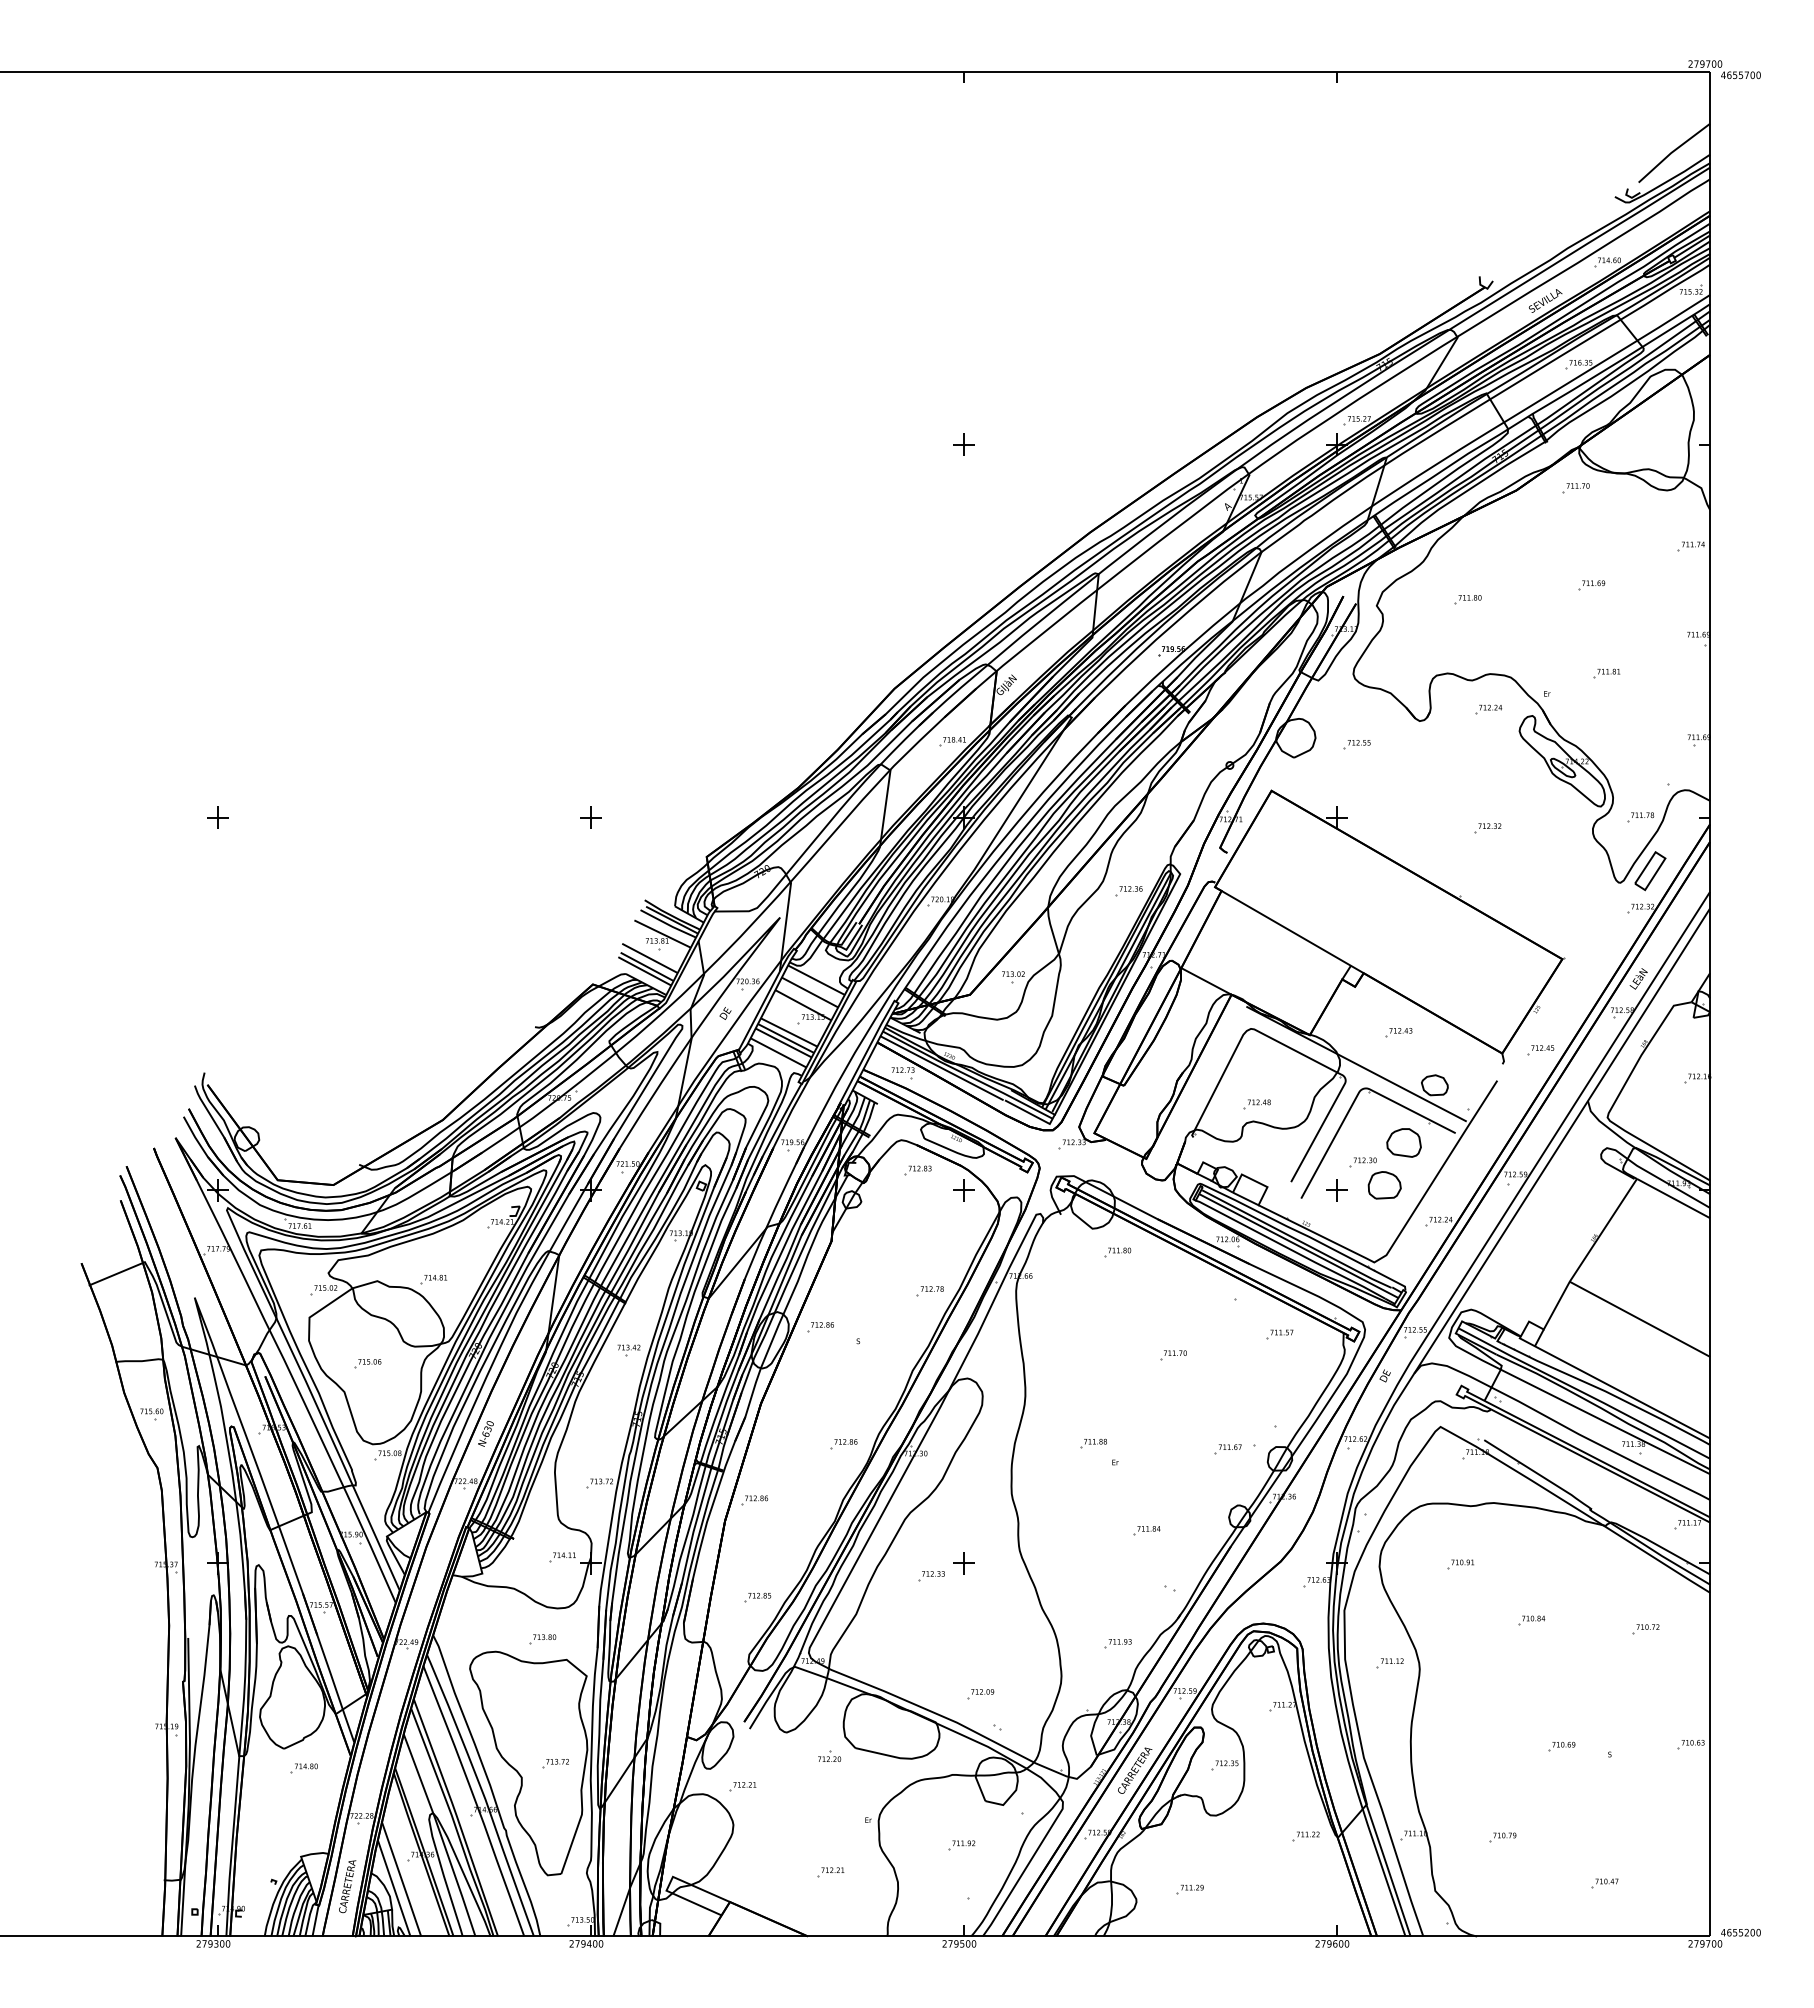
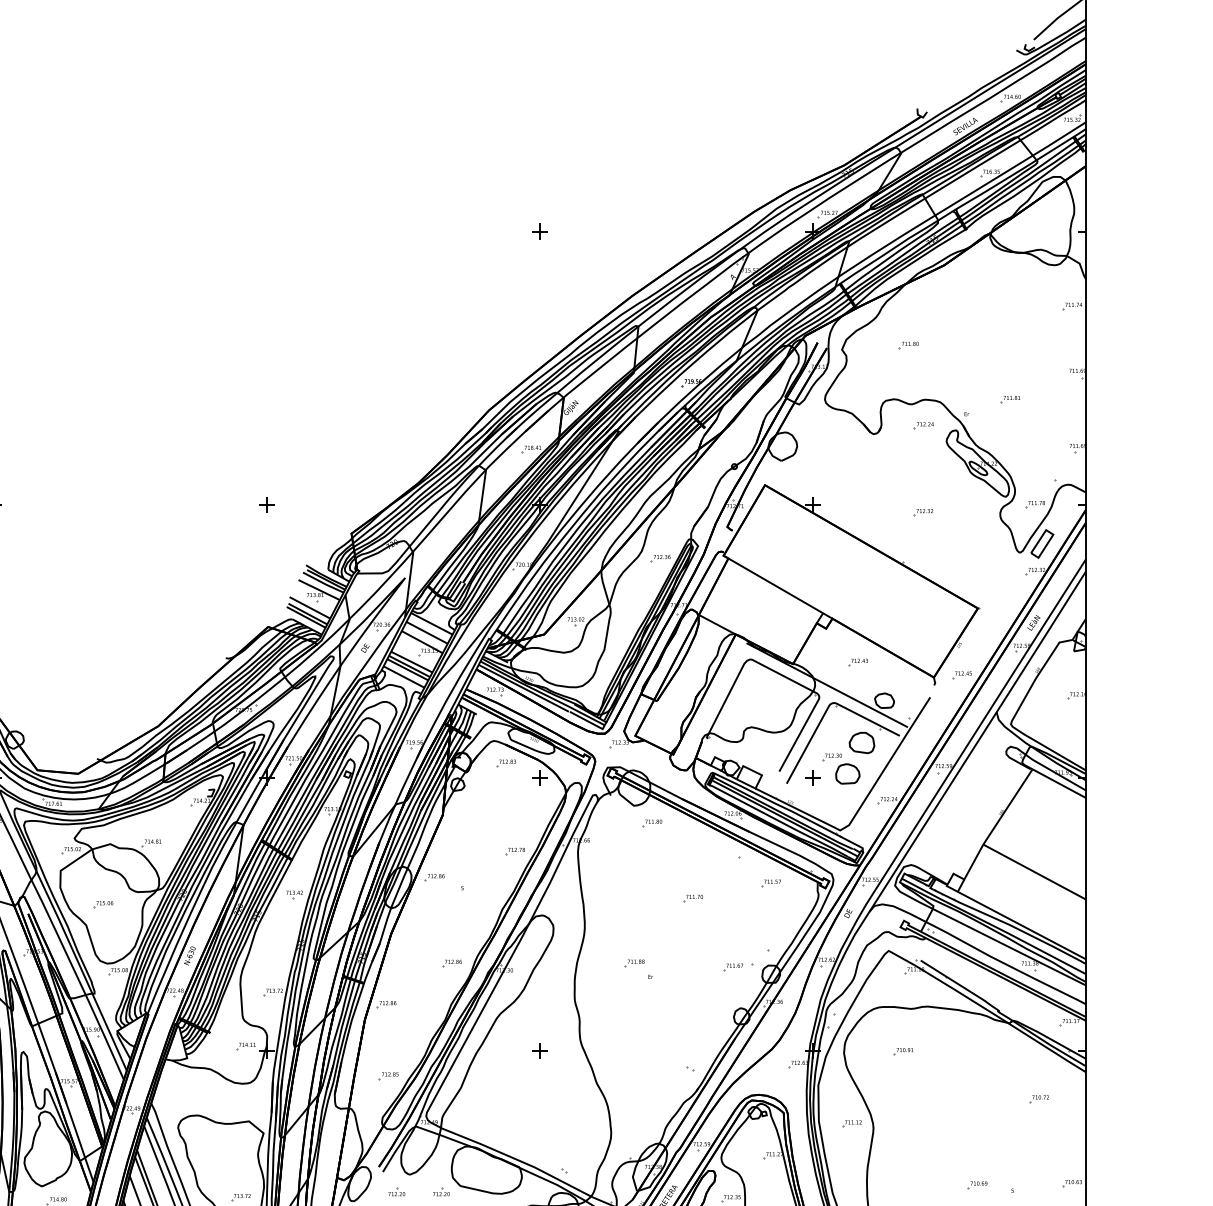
part: (1575, 488) -> (987, 263), removed
part: (1591, 585) -> (999, 334), removed
part: (1356, 744) -> (827, 451), removed
part: (1256, 1104) -> (753, 714), removed
part: (1146, 1530) -> (673, 1026), removed
part: (931, 1576) -> (516, 1060), removed
part: (1531, 1620) -> (955, 1092), removed
part: (542, 1639) -> (231, 1106), removed
part: (1117, 1643) -> (652, 1109), removed
part: (980, 1694) -> (551, 1146), removed
part: (768, 1755) -> (396, 1191), added

